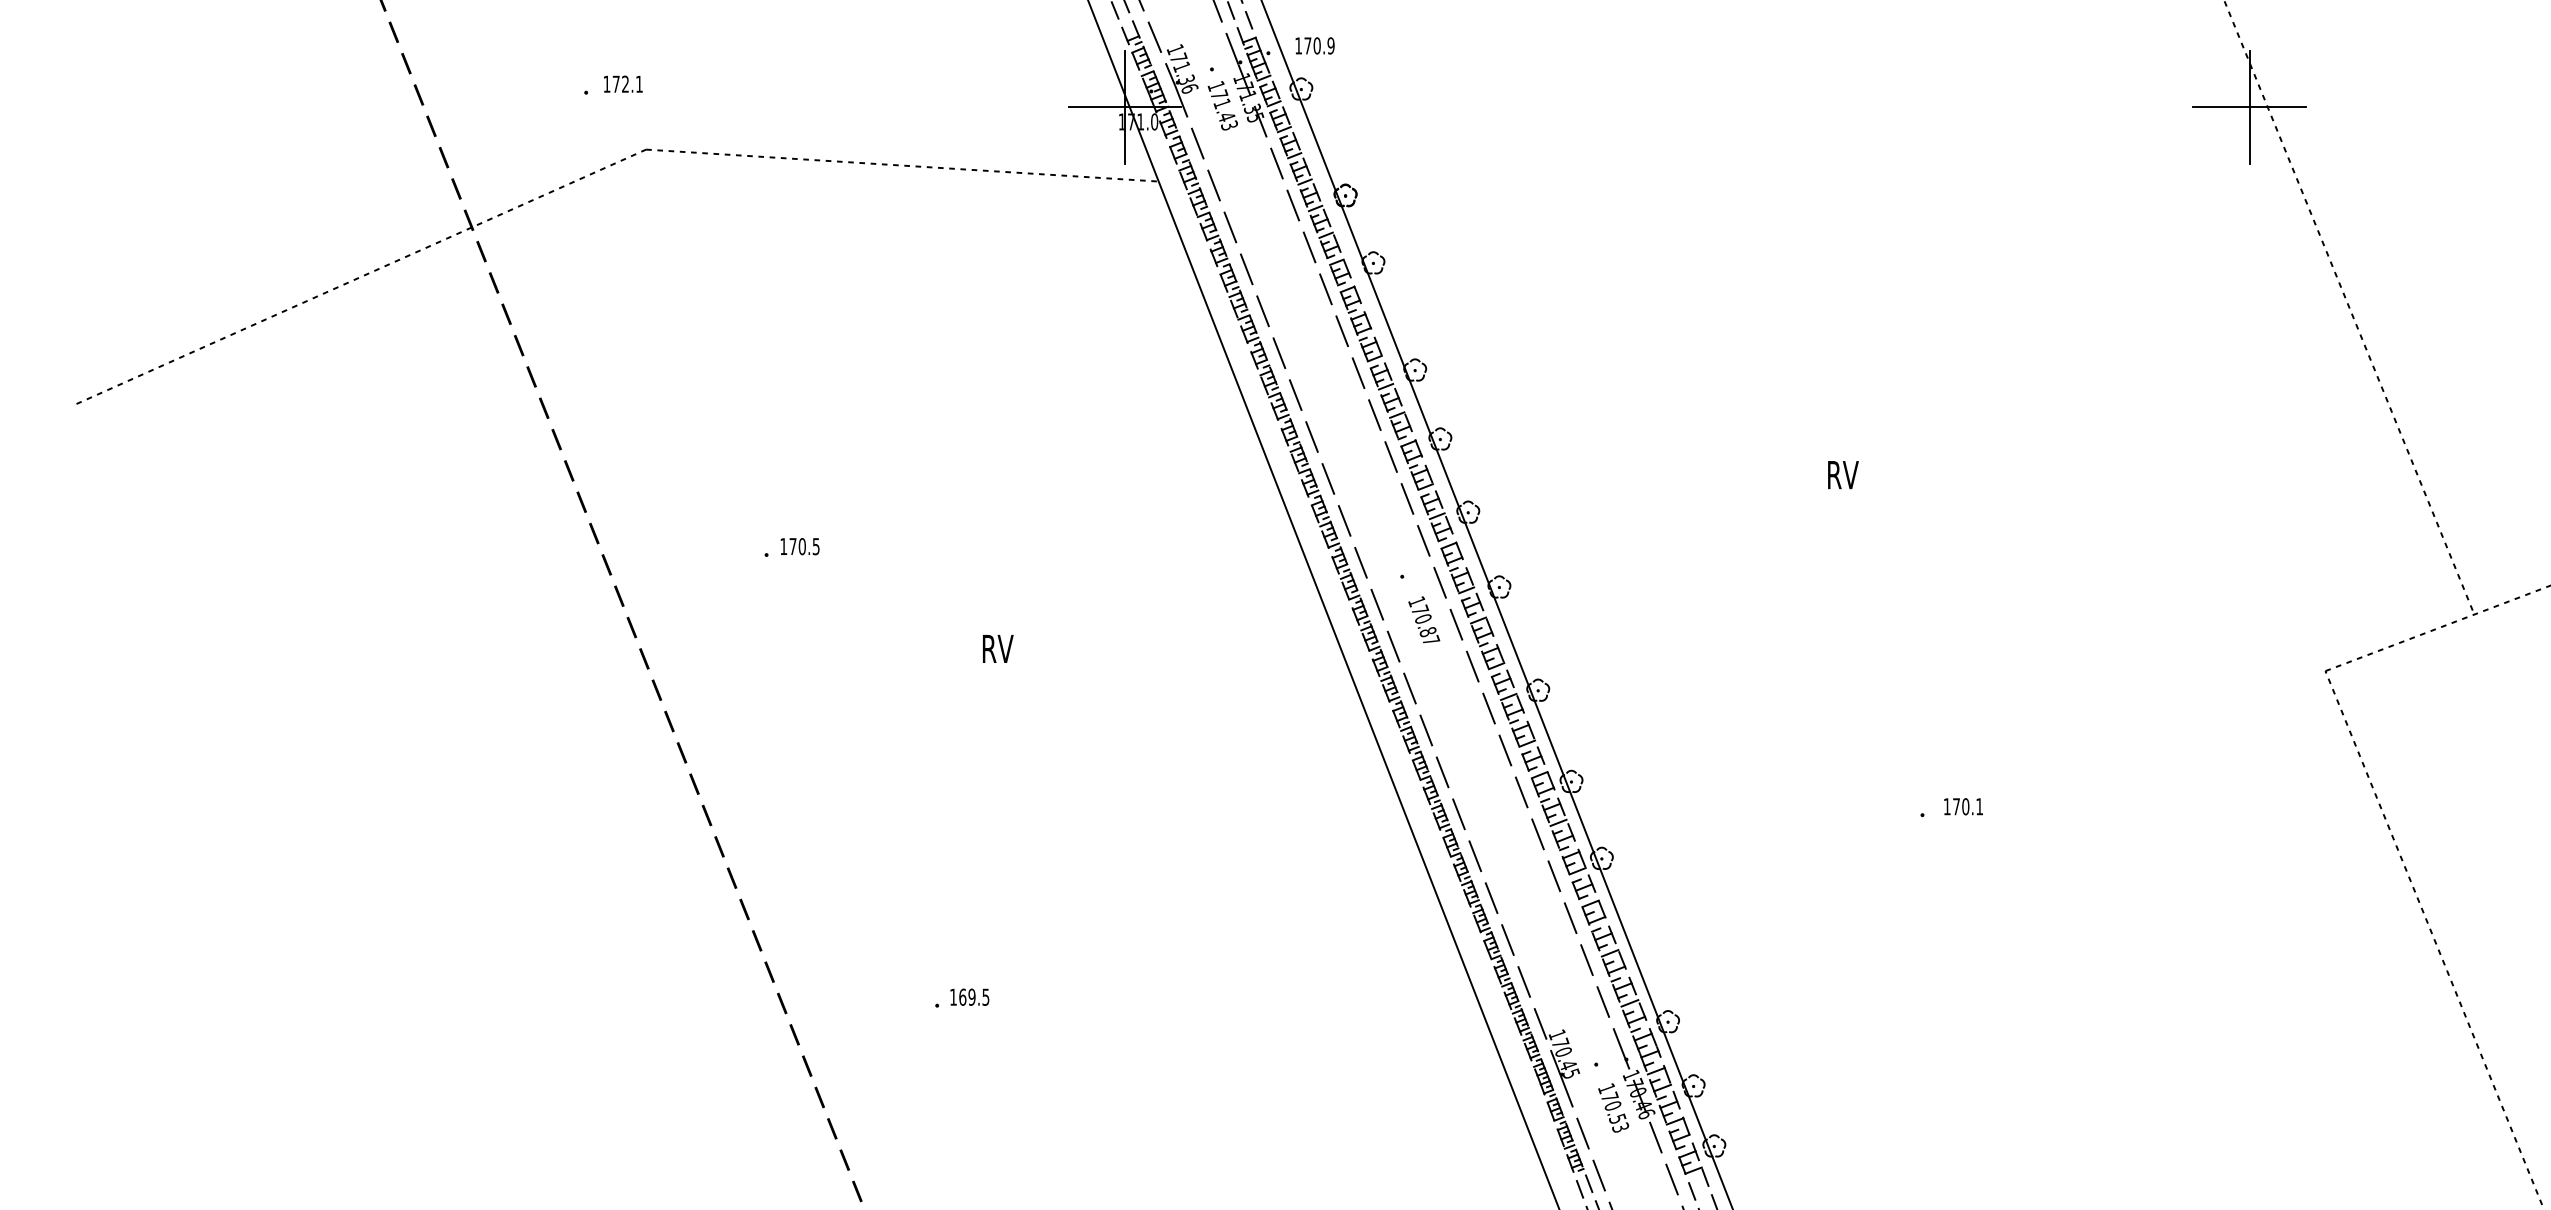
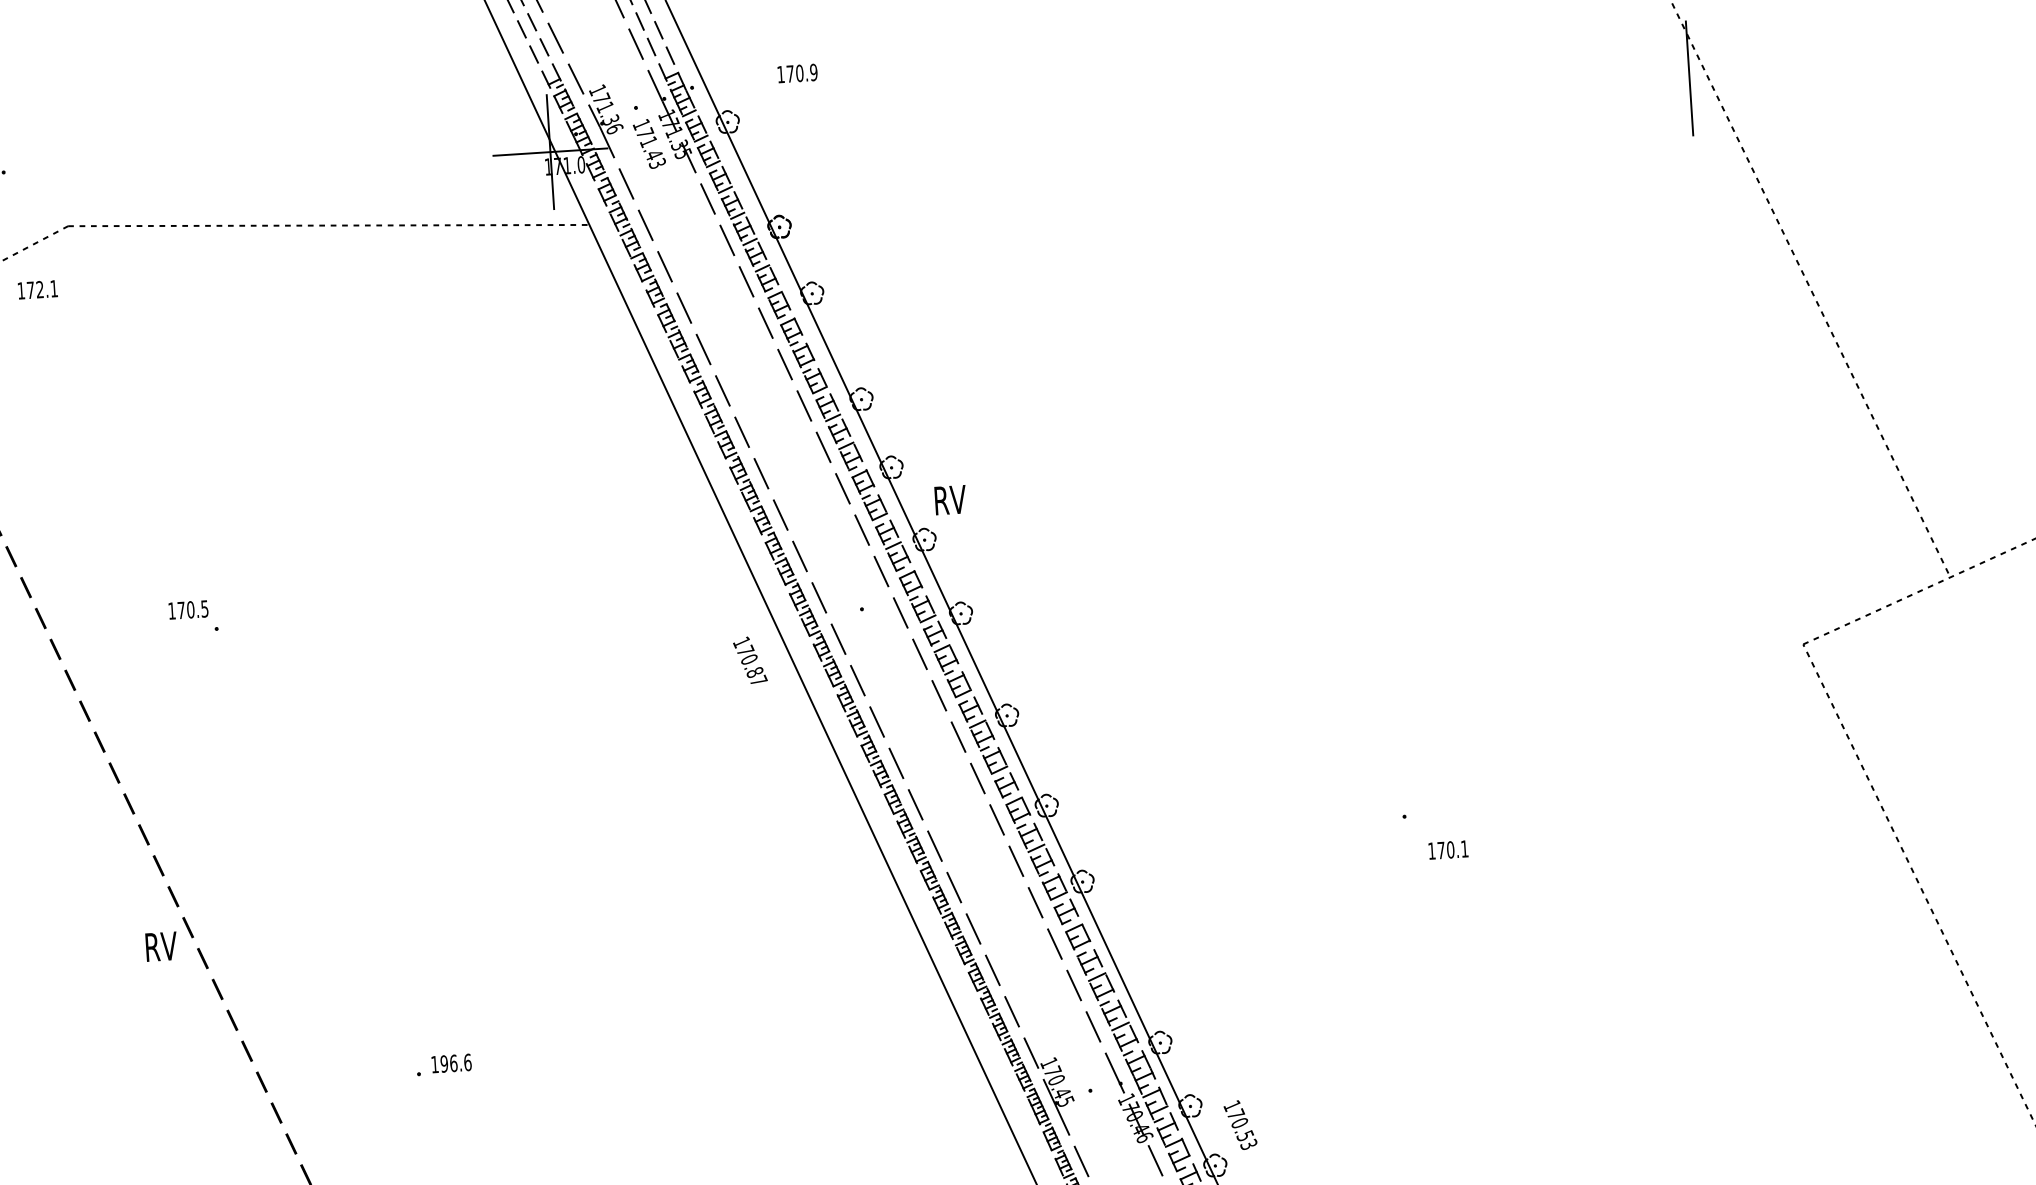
text: (1314, 45) -> (797, 73), moved
text: (623, 83) -> (37, 289), moved
line: (2249, 107) -> (1689, 78), removed
text: (1843, 475) -> (950, 500), moved
text: (799, 546) -> (187, 609), moved
text: (1424, 619) -> (750, 659), moved
text: (998, 648) -> (161, 946), moved
text: (1963, 806) -> (1448, 849), moved
text: (974, 996) -> (456, 1062), 169.5 -> 196.6
text: (1613, 1107) -> (1240, 1124), moved

